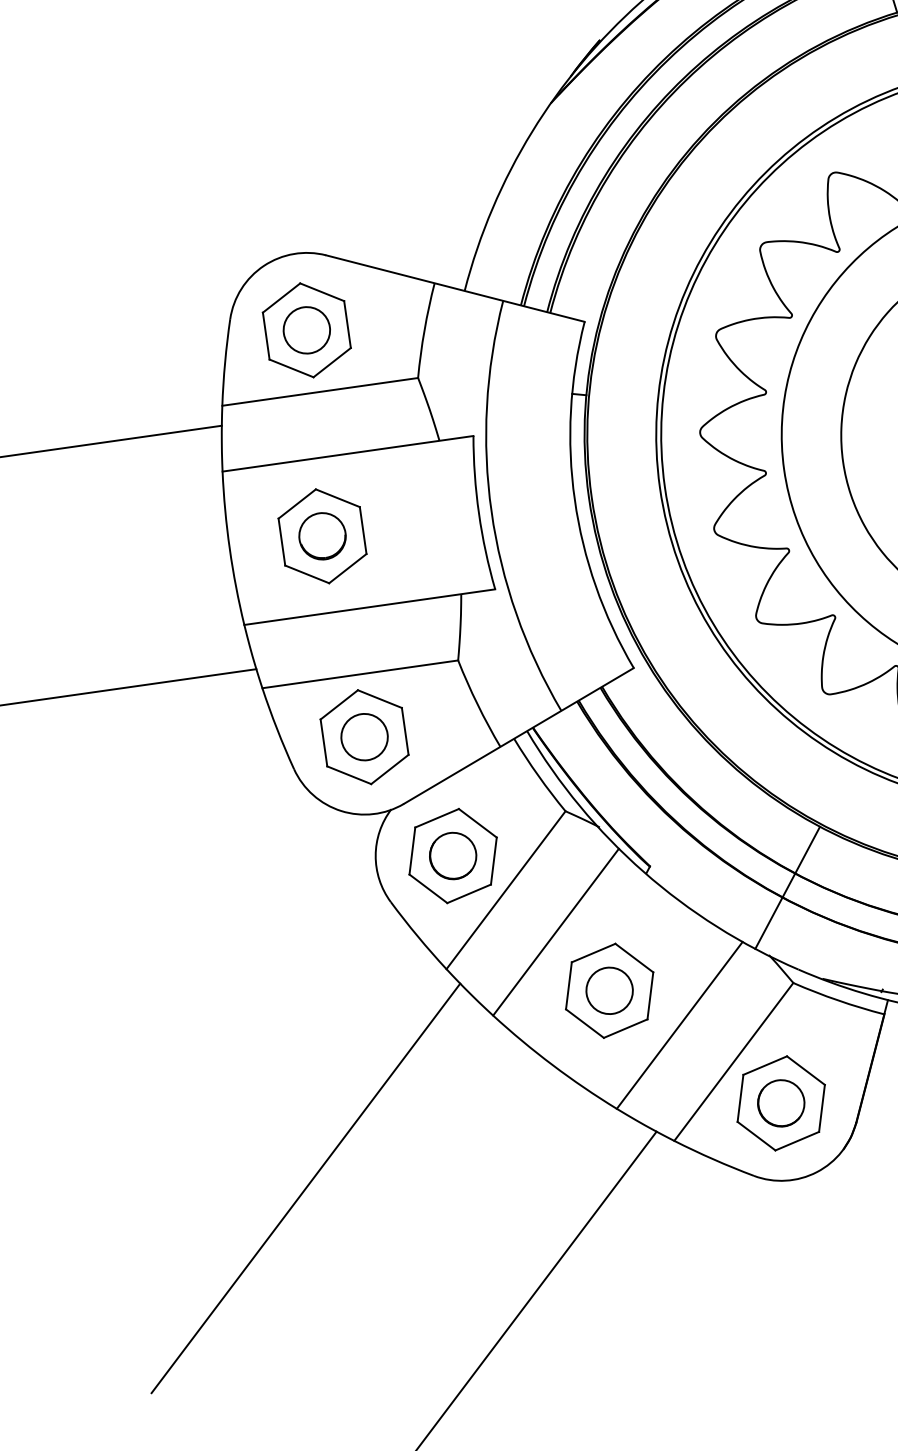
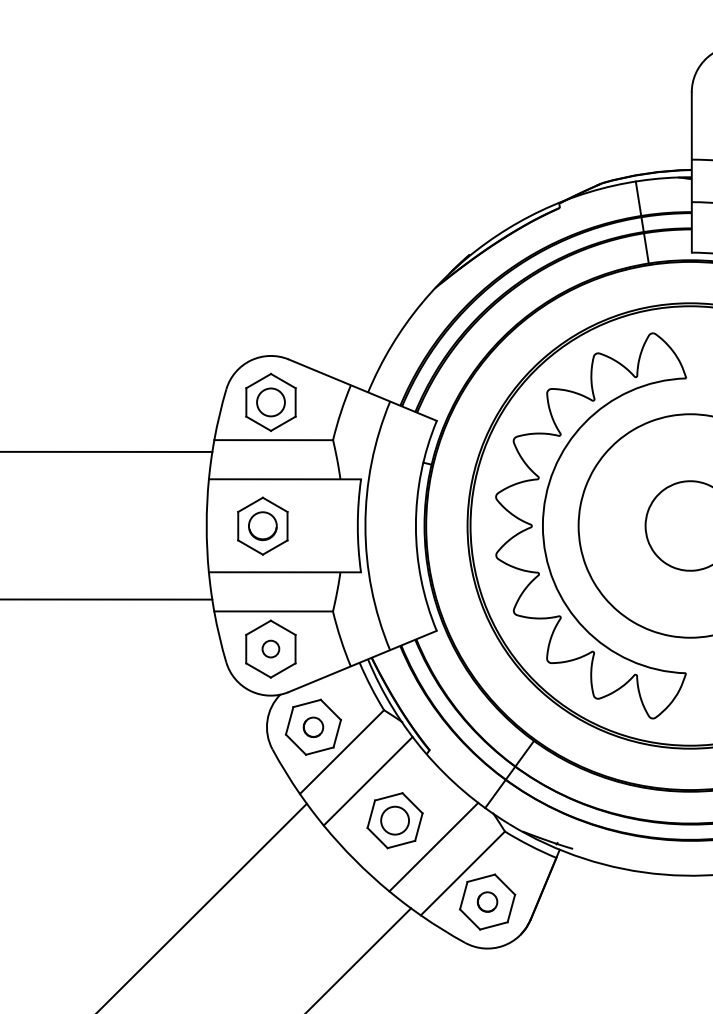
circle: (363, 736) -> (270, 648), size x0.6
part: (453, 856) -> (313, 727), size x0.7
part: (780, 1102) -> (487, 901), size x0.7

